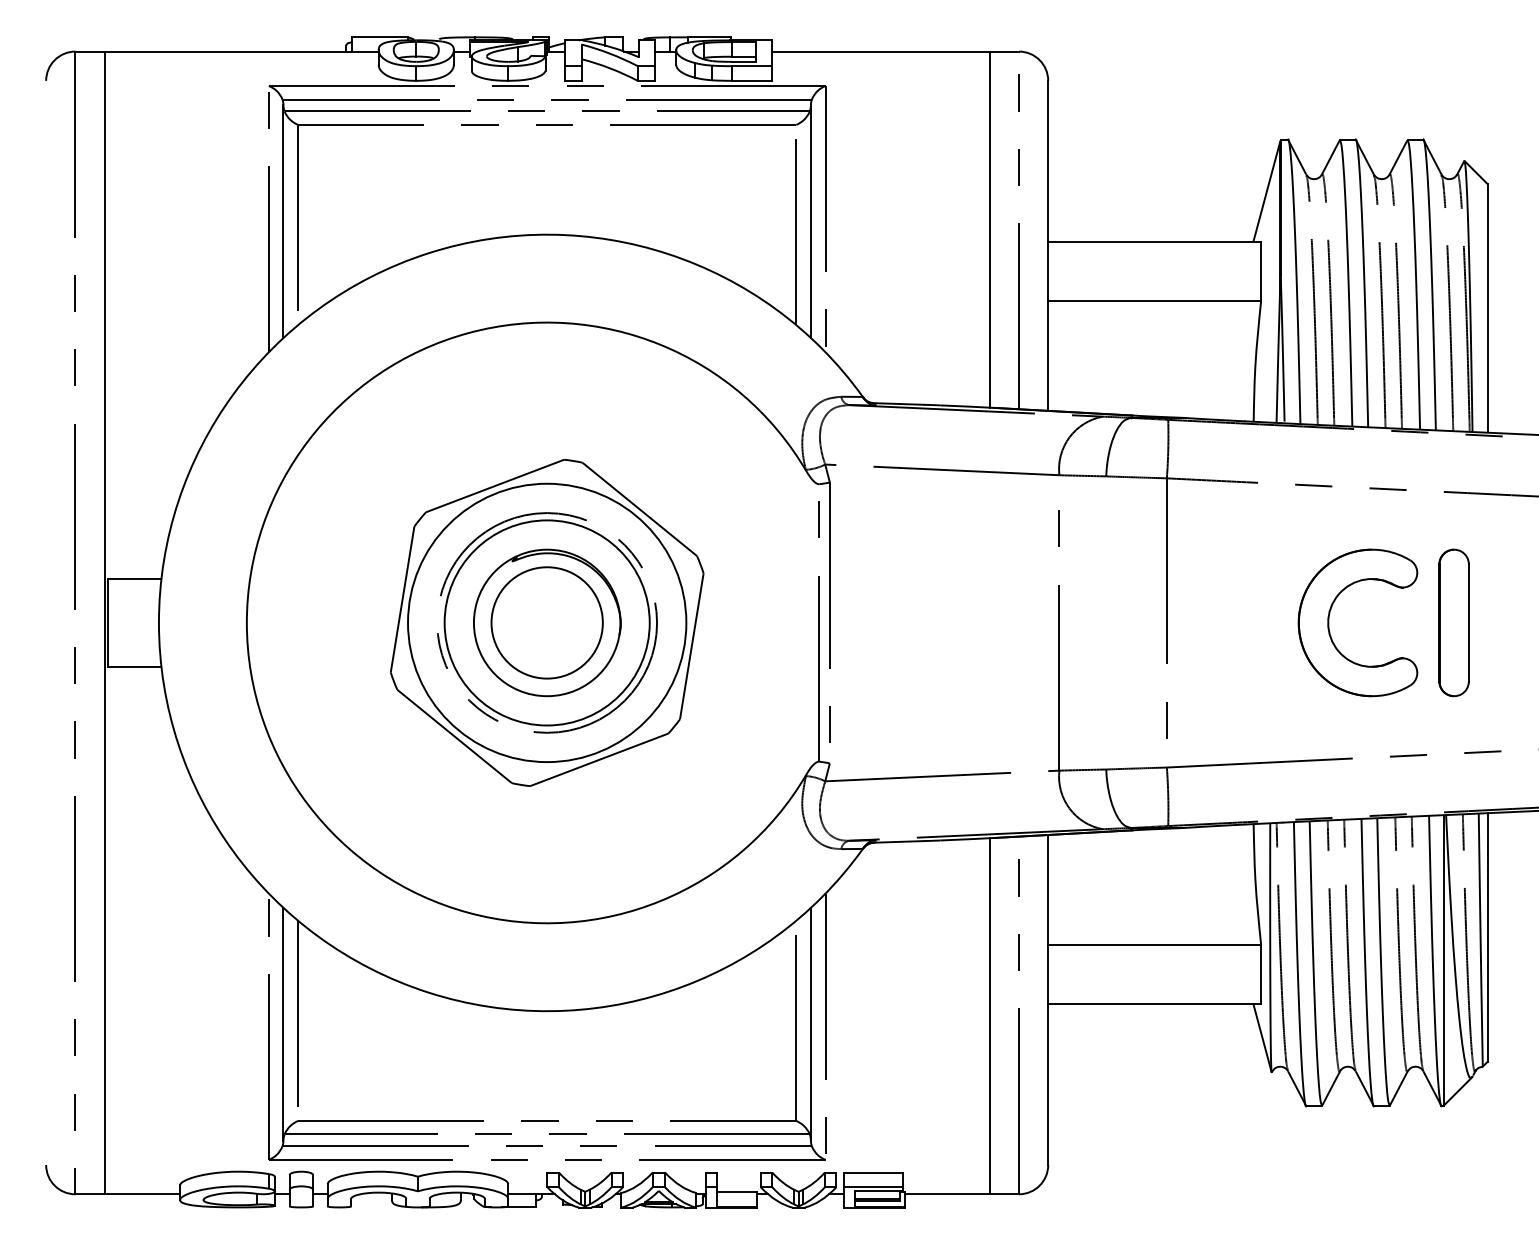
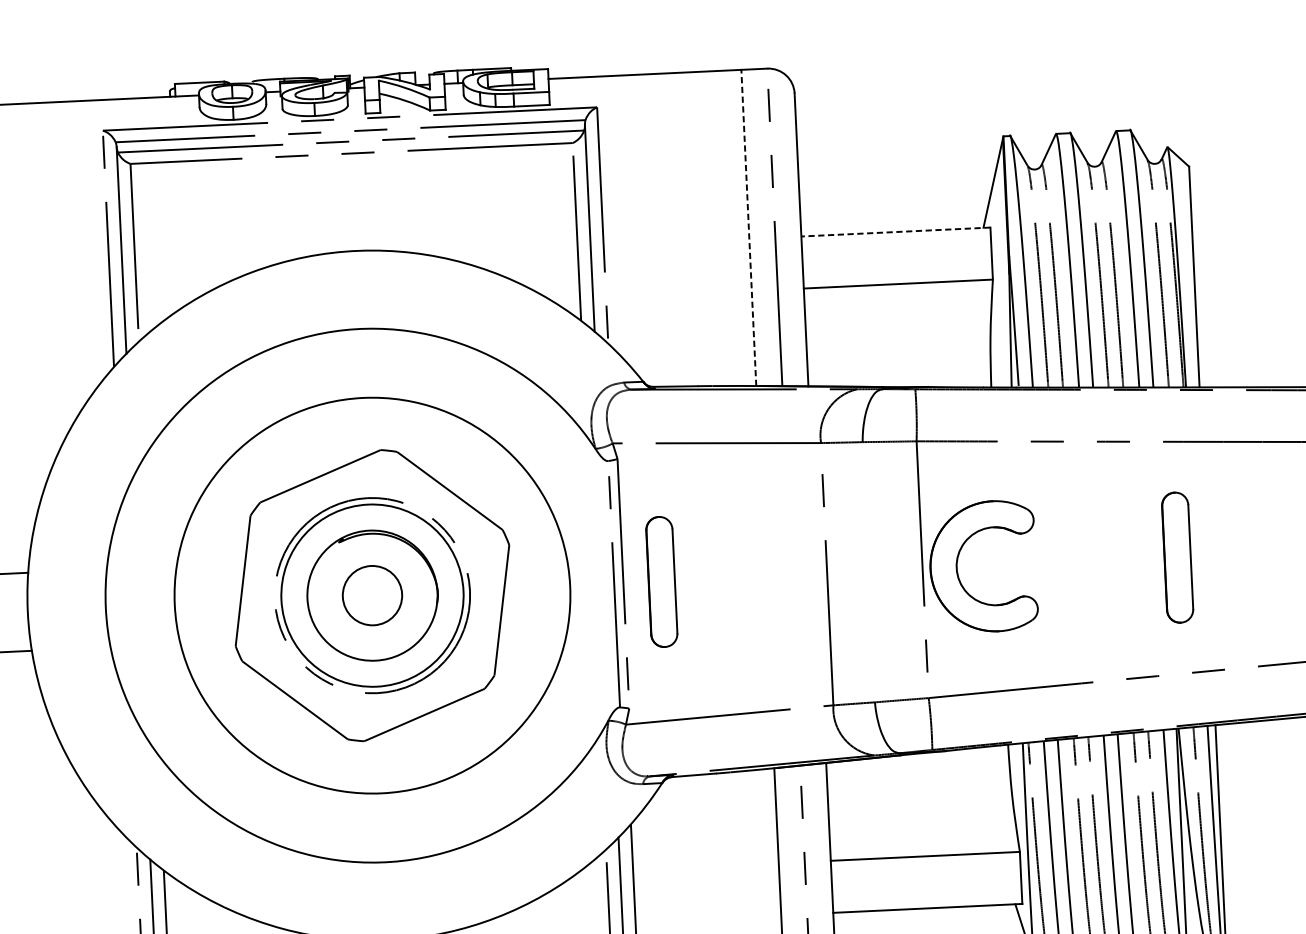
line: (989, 229) -> (748, 227), solid -> dashed
line: (1154, 242) -> (895, 232), solid -> dashed
circle: (546, 622) -> (371, 595), size x0.6
circle: (547, 622) -> (372, 595), size x1.6
part: (872, 622) -> (661, 581), added
part: (1329, 622) -> (957, 567), moved

